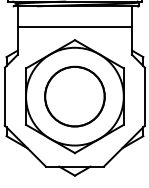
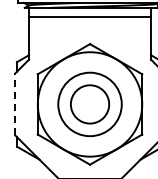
line: (74, 26) -> (89, 16), moved
line: (4, 96) -> (14, 104), solid -> dashed
circle: (74, 96) -> (89, 104), size x0.6

